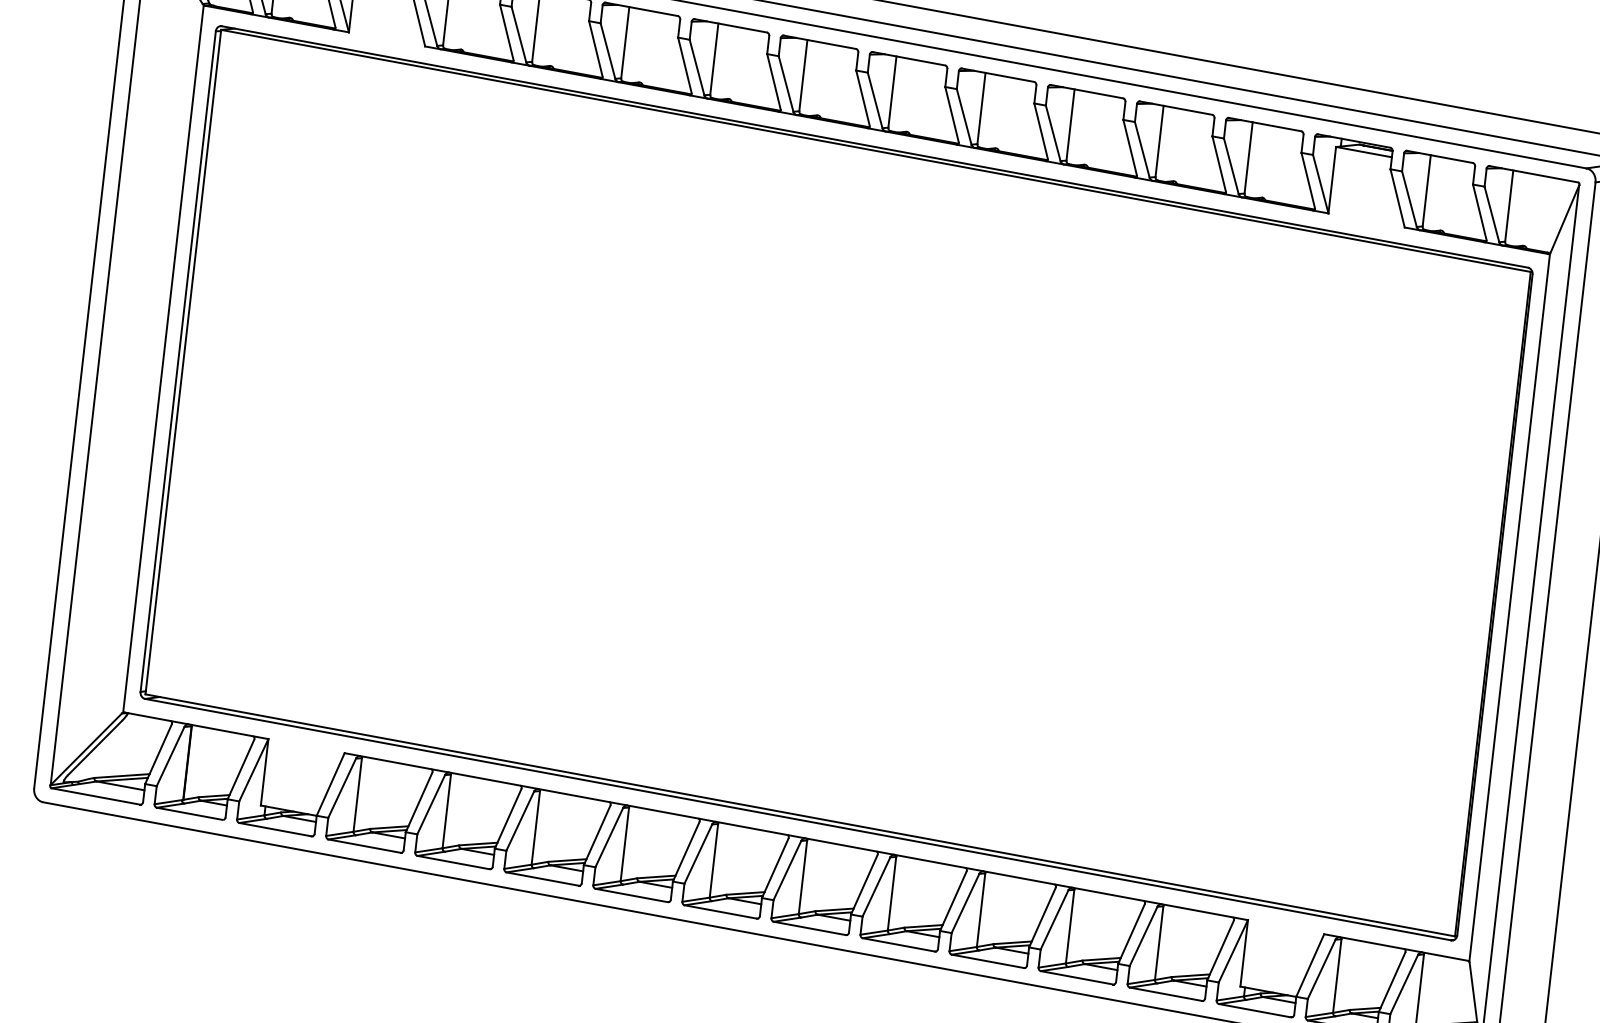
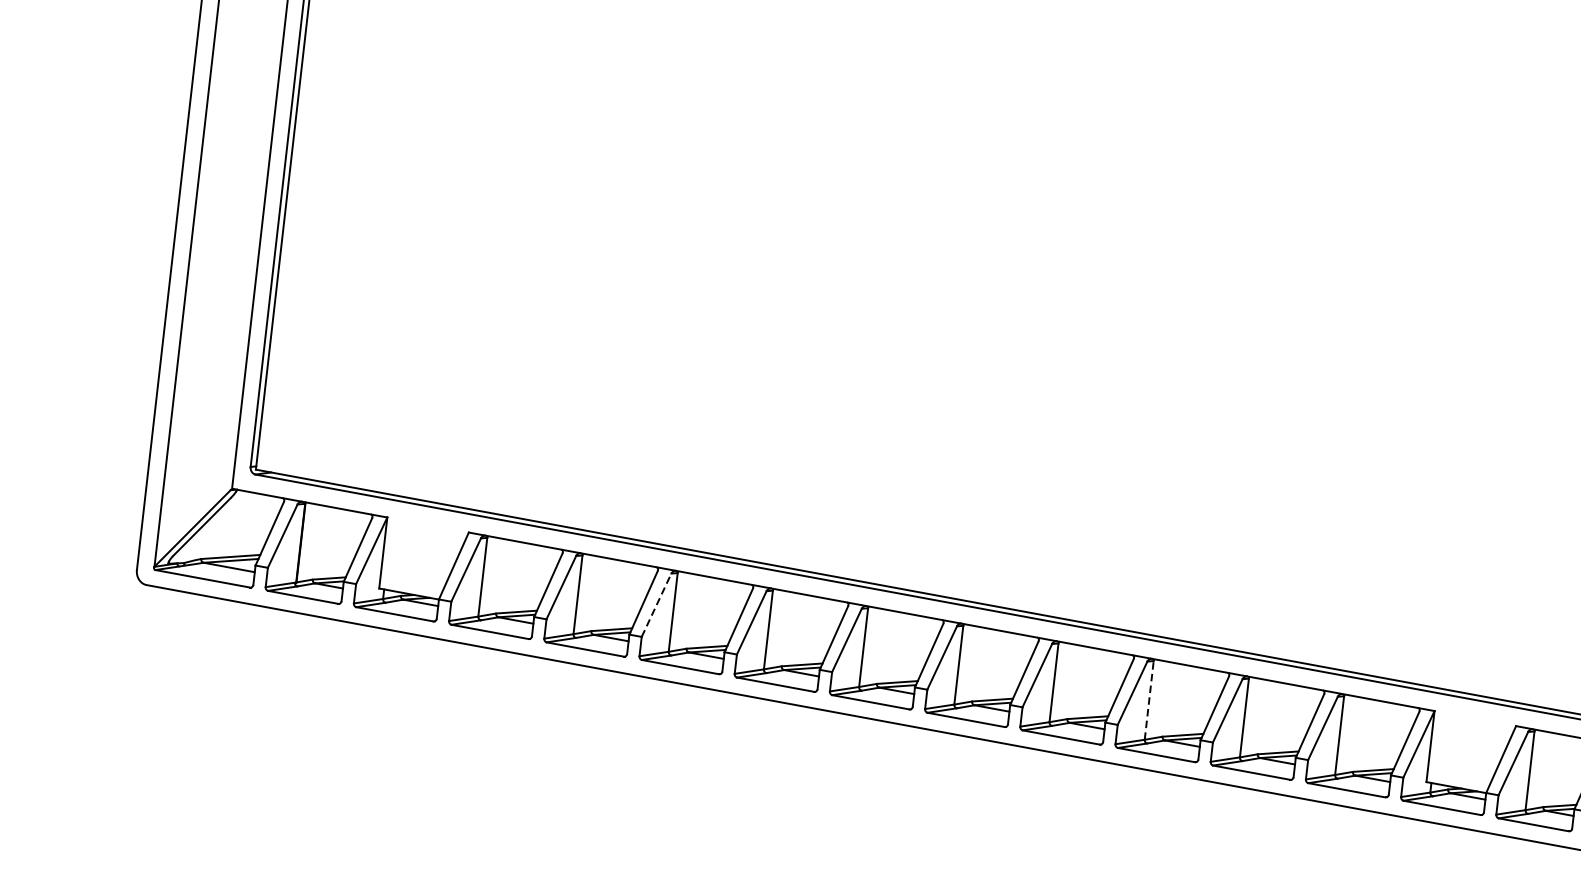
line: (520, 821) -> (656, 605), solid -> dashed
line: (981, 909) -> (1149, 699), solid -> dashed

